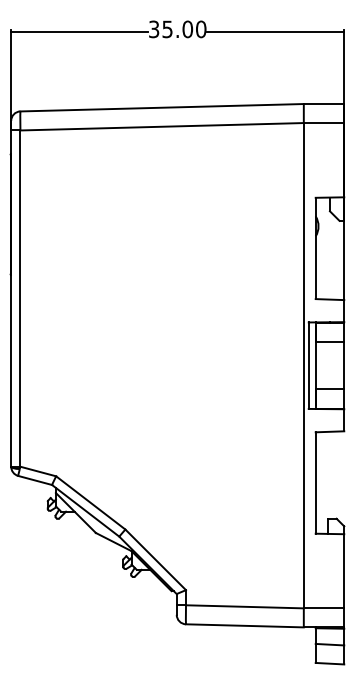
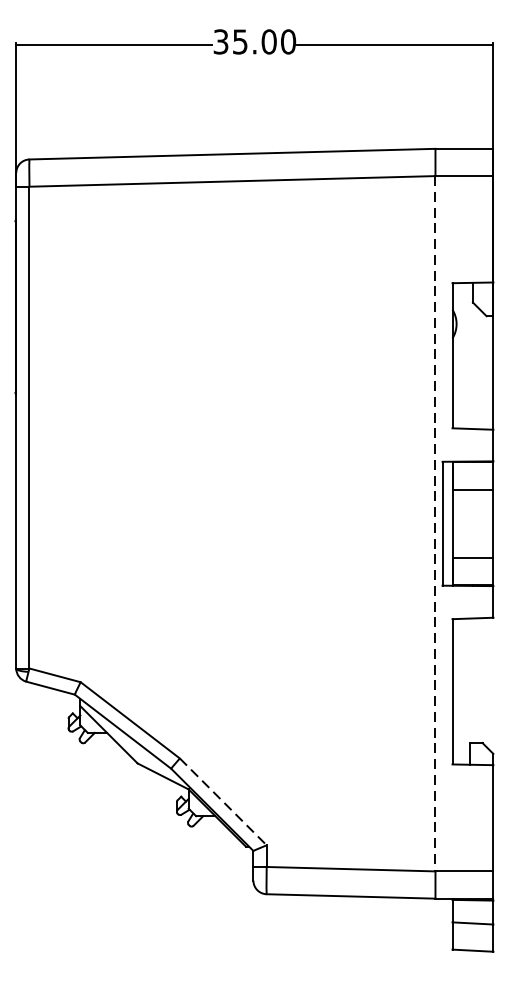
line: (303, 365) -> (435, 523), solid -> dashed
line: (155, 559) -> (222, 801), solid -> dashed

